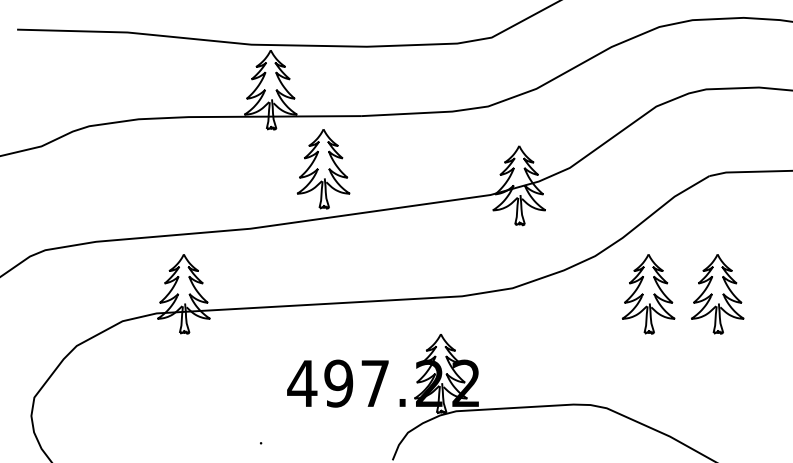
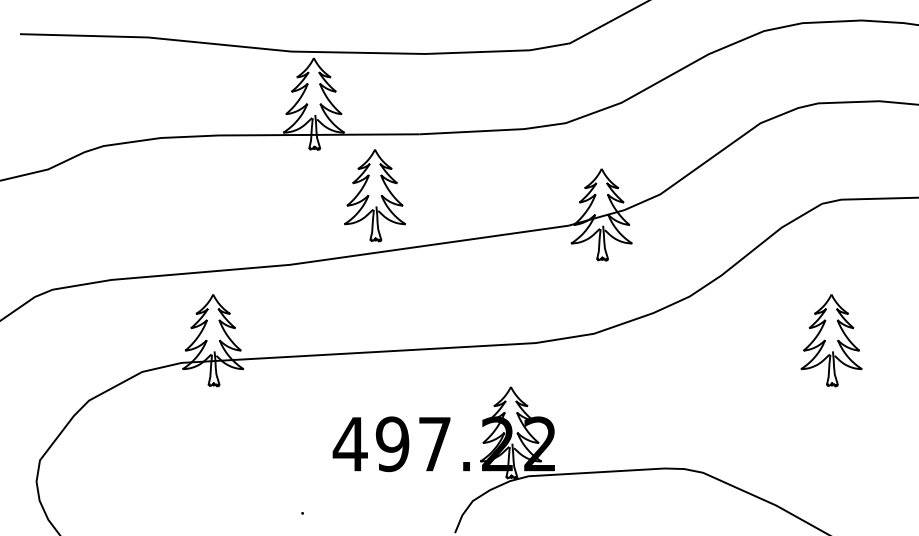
part: (648, 294) -> (751, 340), removed

